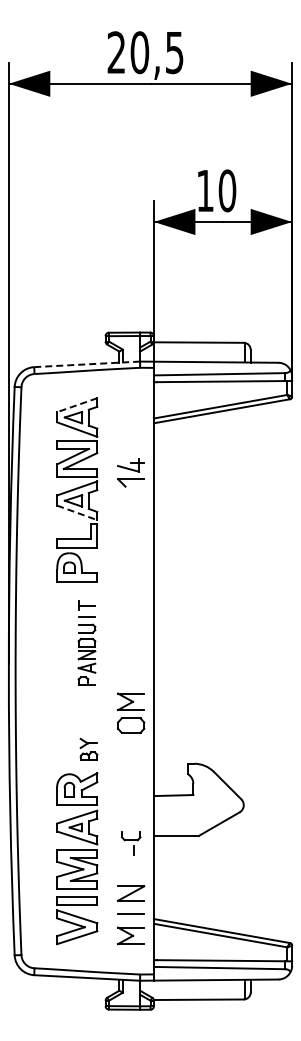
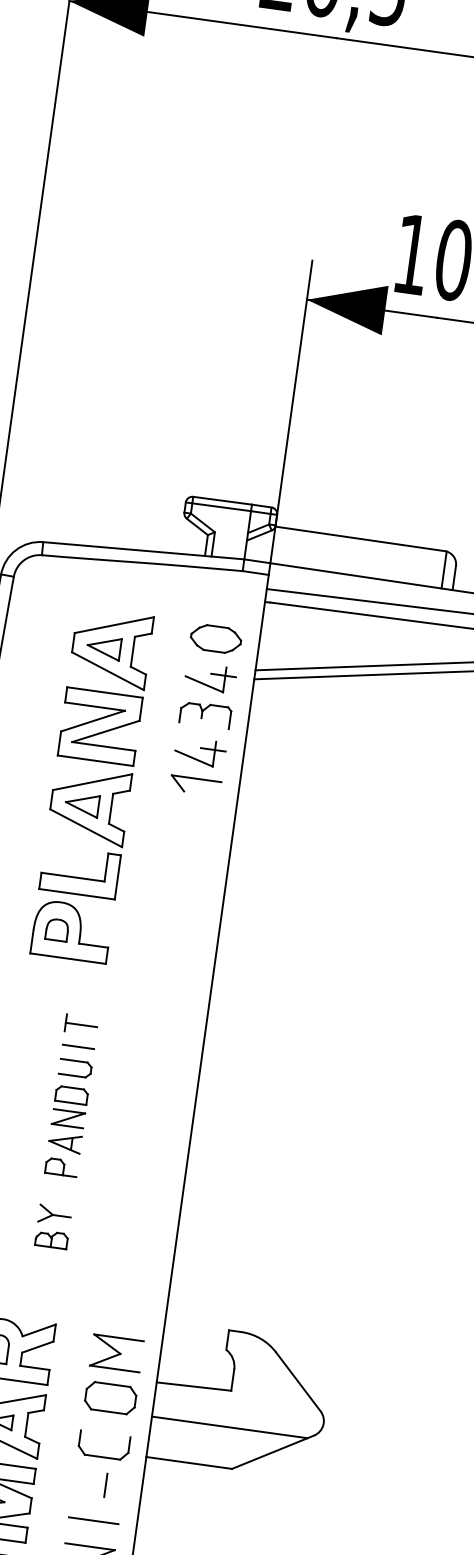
line: (87, 364) -> (144, 551), dashed -> solid
line: (76, 405) -> (112, 625), dashed -> solid
part: (131, 424) -> (211, 675), added
line: (77, 513) -> (86, 829), dashed -> solid
part: (86, 642) -> (70, 1094), moved
part: (131, 712) -> (114, 1373), moved
part: (88, 748) -> (52, 1224), moved
line: (194, 814) -> (228, 1427), added
part: (131, 843) -> (101, 1465), size x1.43
line: (131, 872) -> (94, 1520), added

